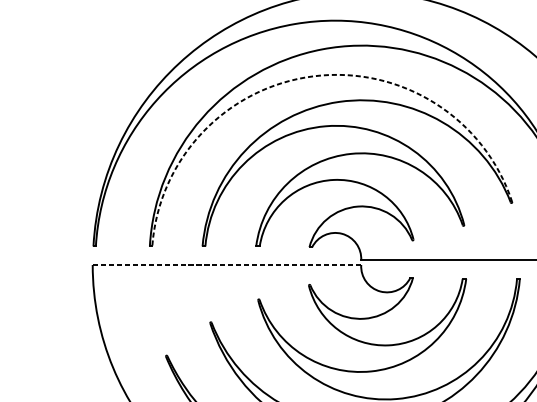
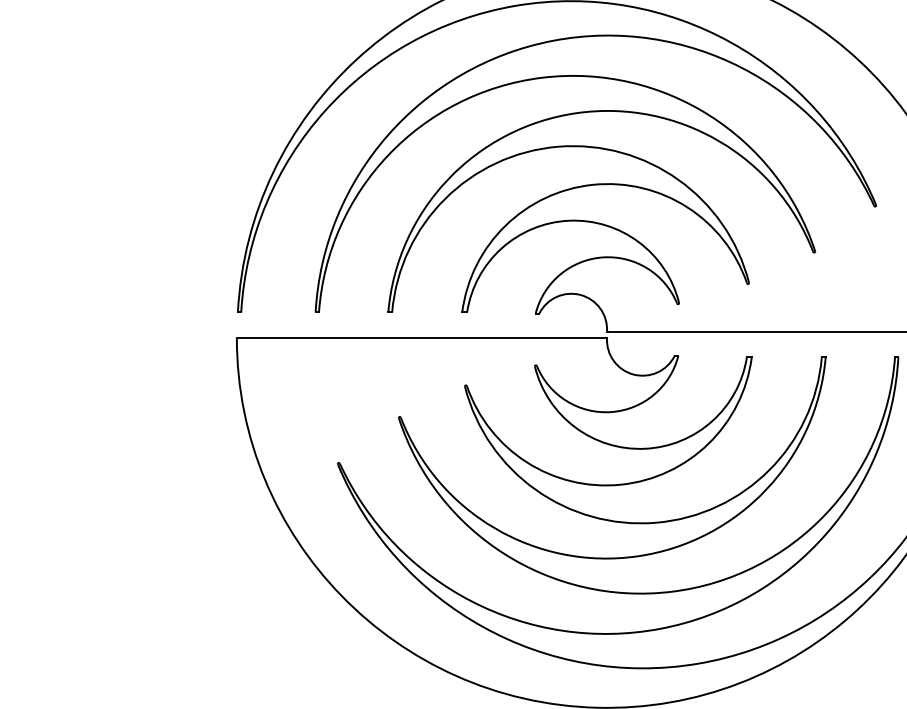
arc: (313, 76) -> (541, 77), dashed -> solid
line: (227, 265) -> (422, 338), dashed -> solid

